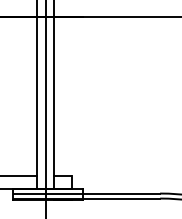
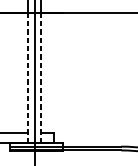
line: (37, 103) -> (28, 78), solid -> dashed
line: (54, 103) -> (41, 78), solid -> dashed

